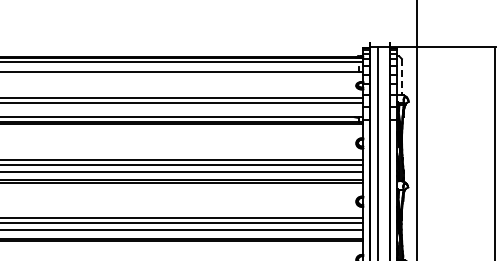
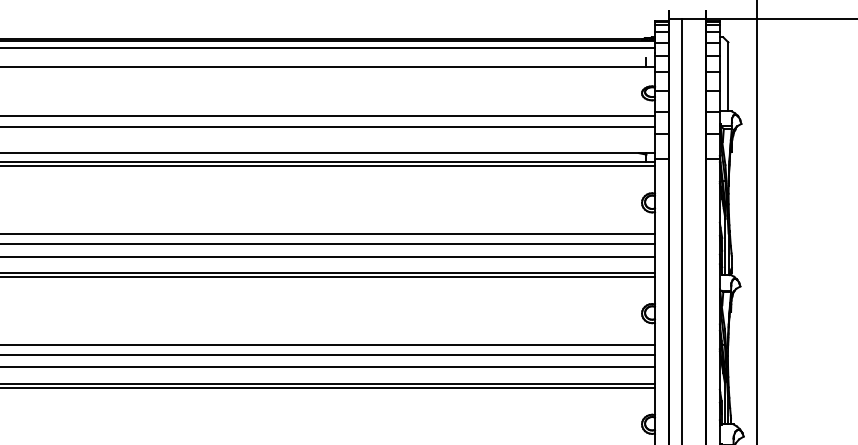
line: (401, 77) -> (727, 77), dashed -> solid

